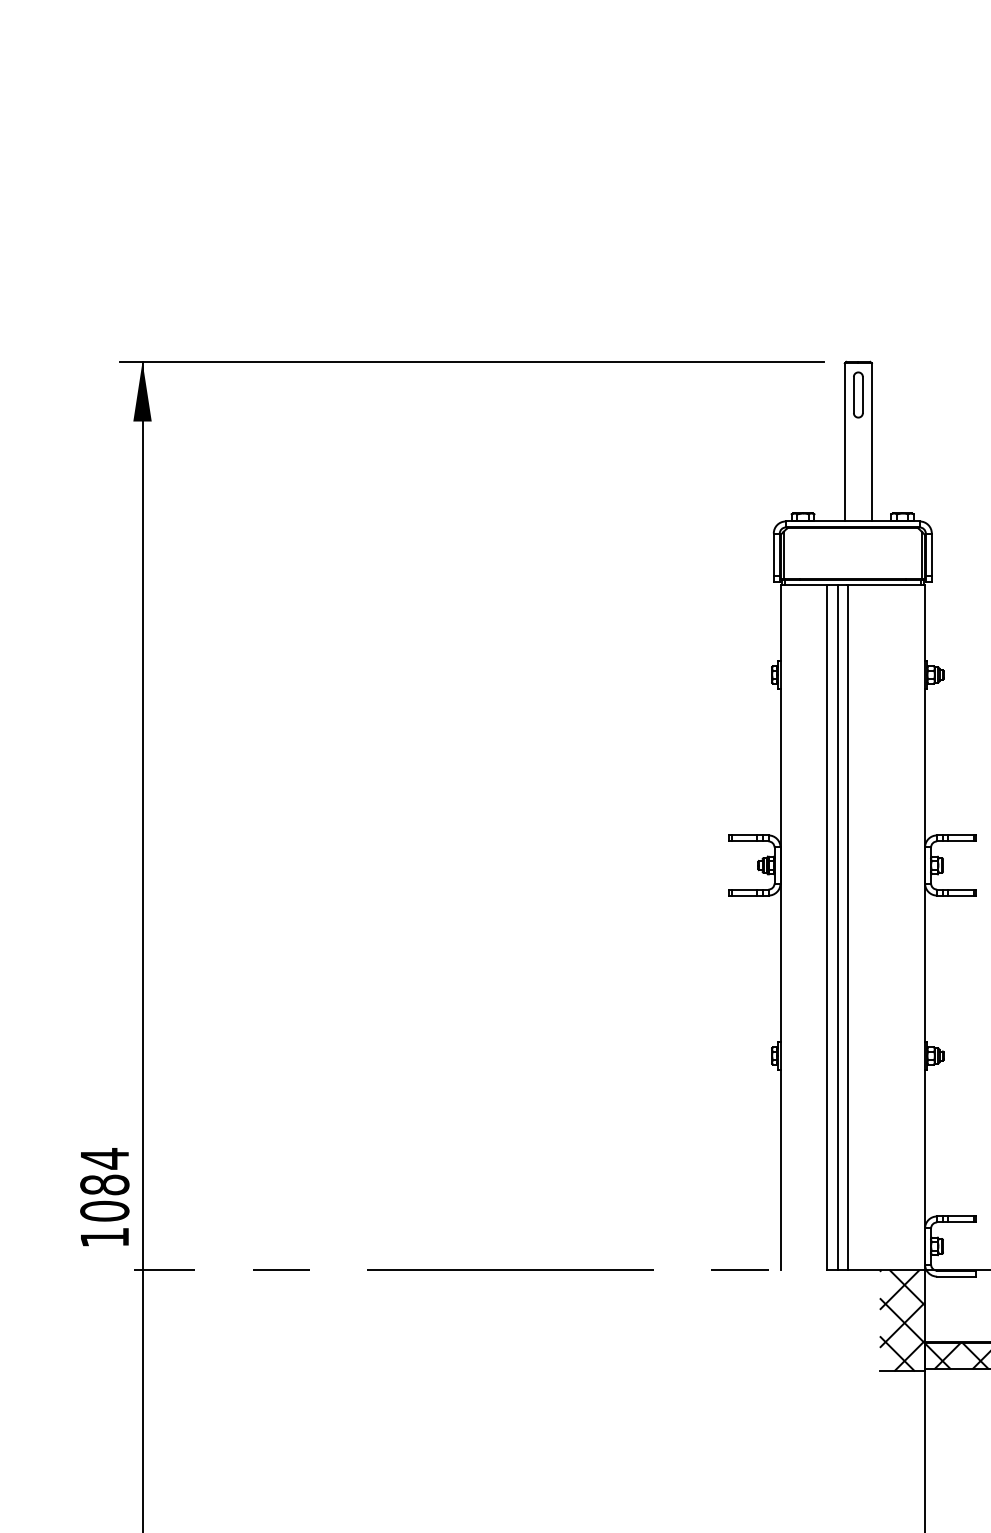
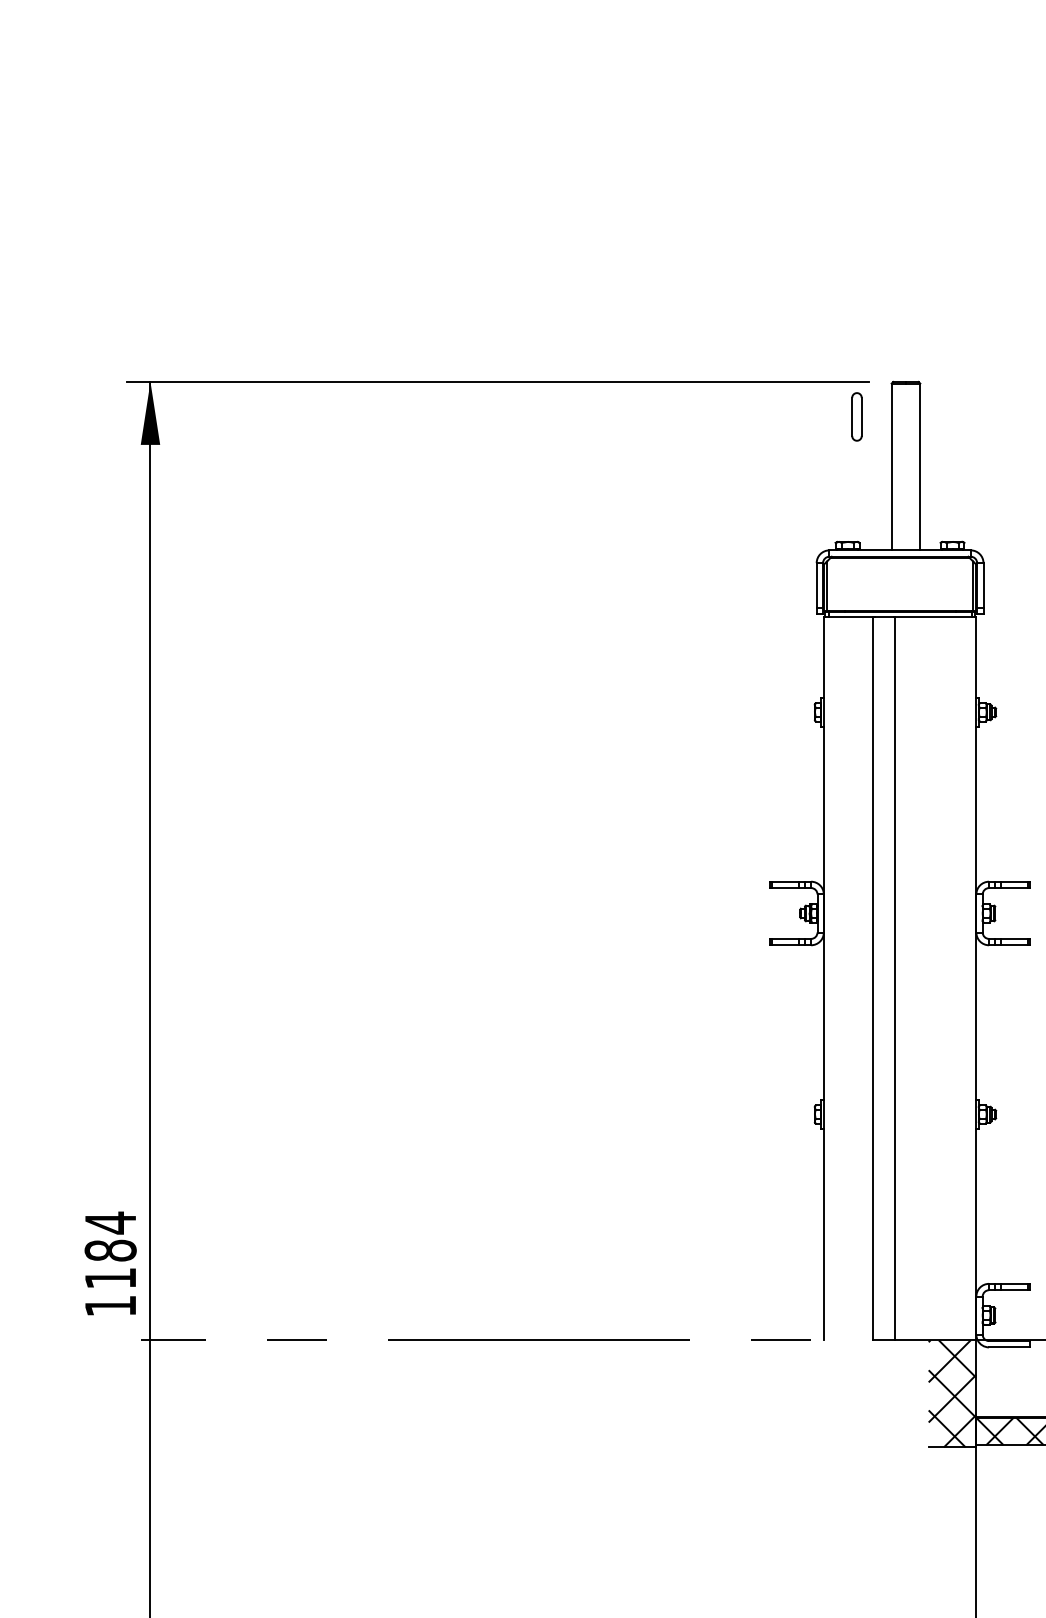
part: (857, 394) -> (856, 416), moved
line: (838, 927) -> (884, 978), removed
text: (104, 1211) -> (110, 1278), 1084 -> 1184

